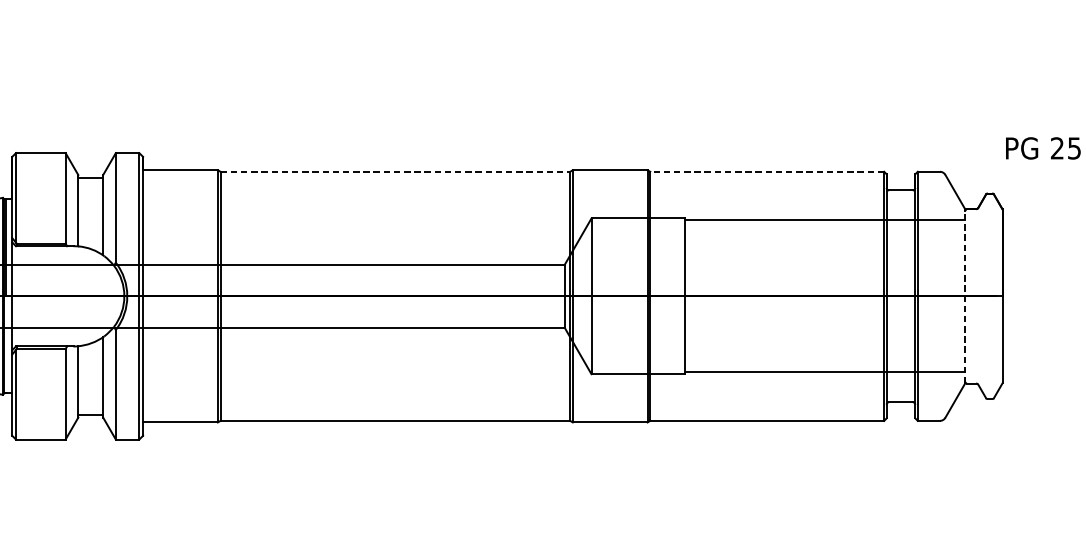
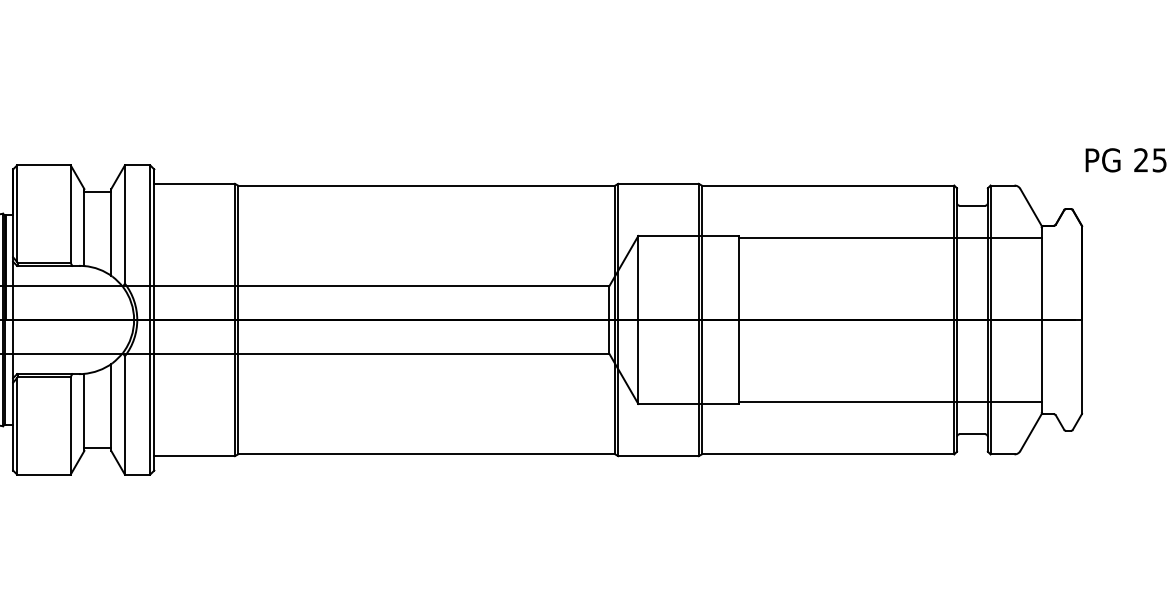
line: (395, 171) -> (426, 185), dashed -> solid
line: (766, 171) -> (827, 185), dashed -> solid
line: (964, 295) -> (1041, 319), dashed -> solid

